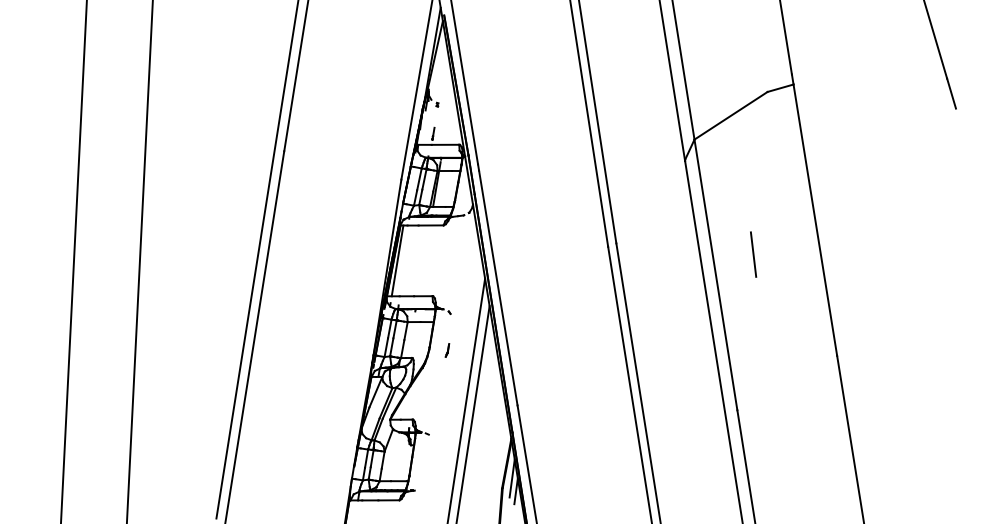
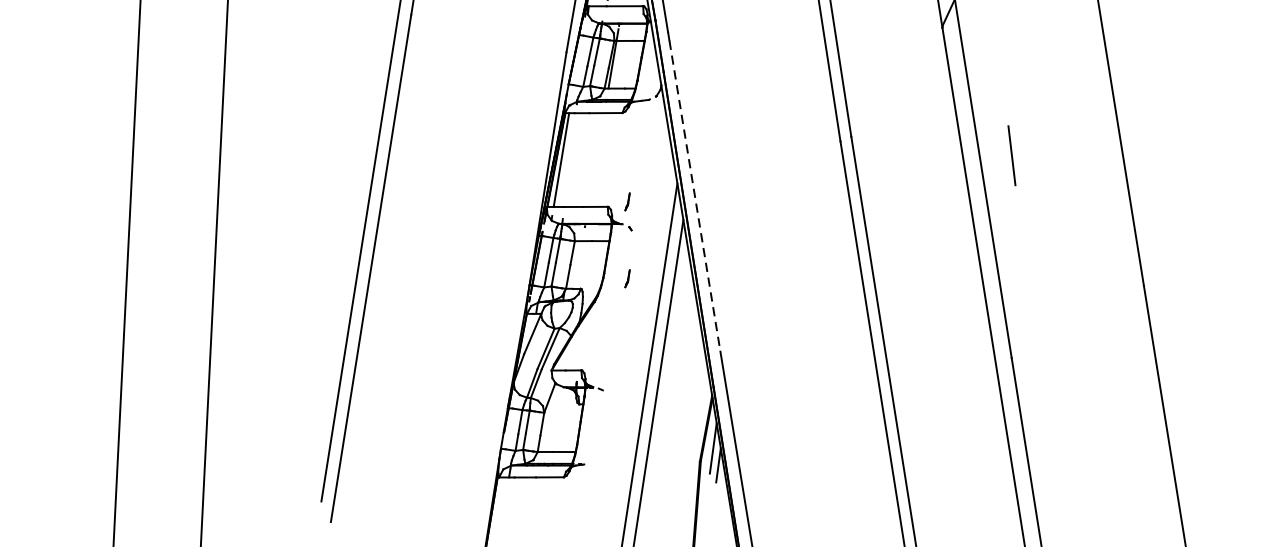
line: (753, 254) -> (1011, 155), moved
line: (498, 288) -> (695, 196), solid -> dashed
part: (447, 292) -> (627, 201), added

